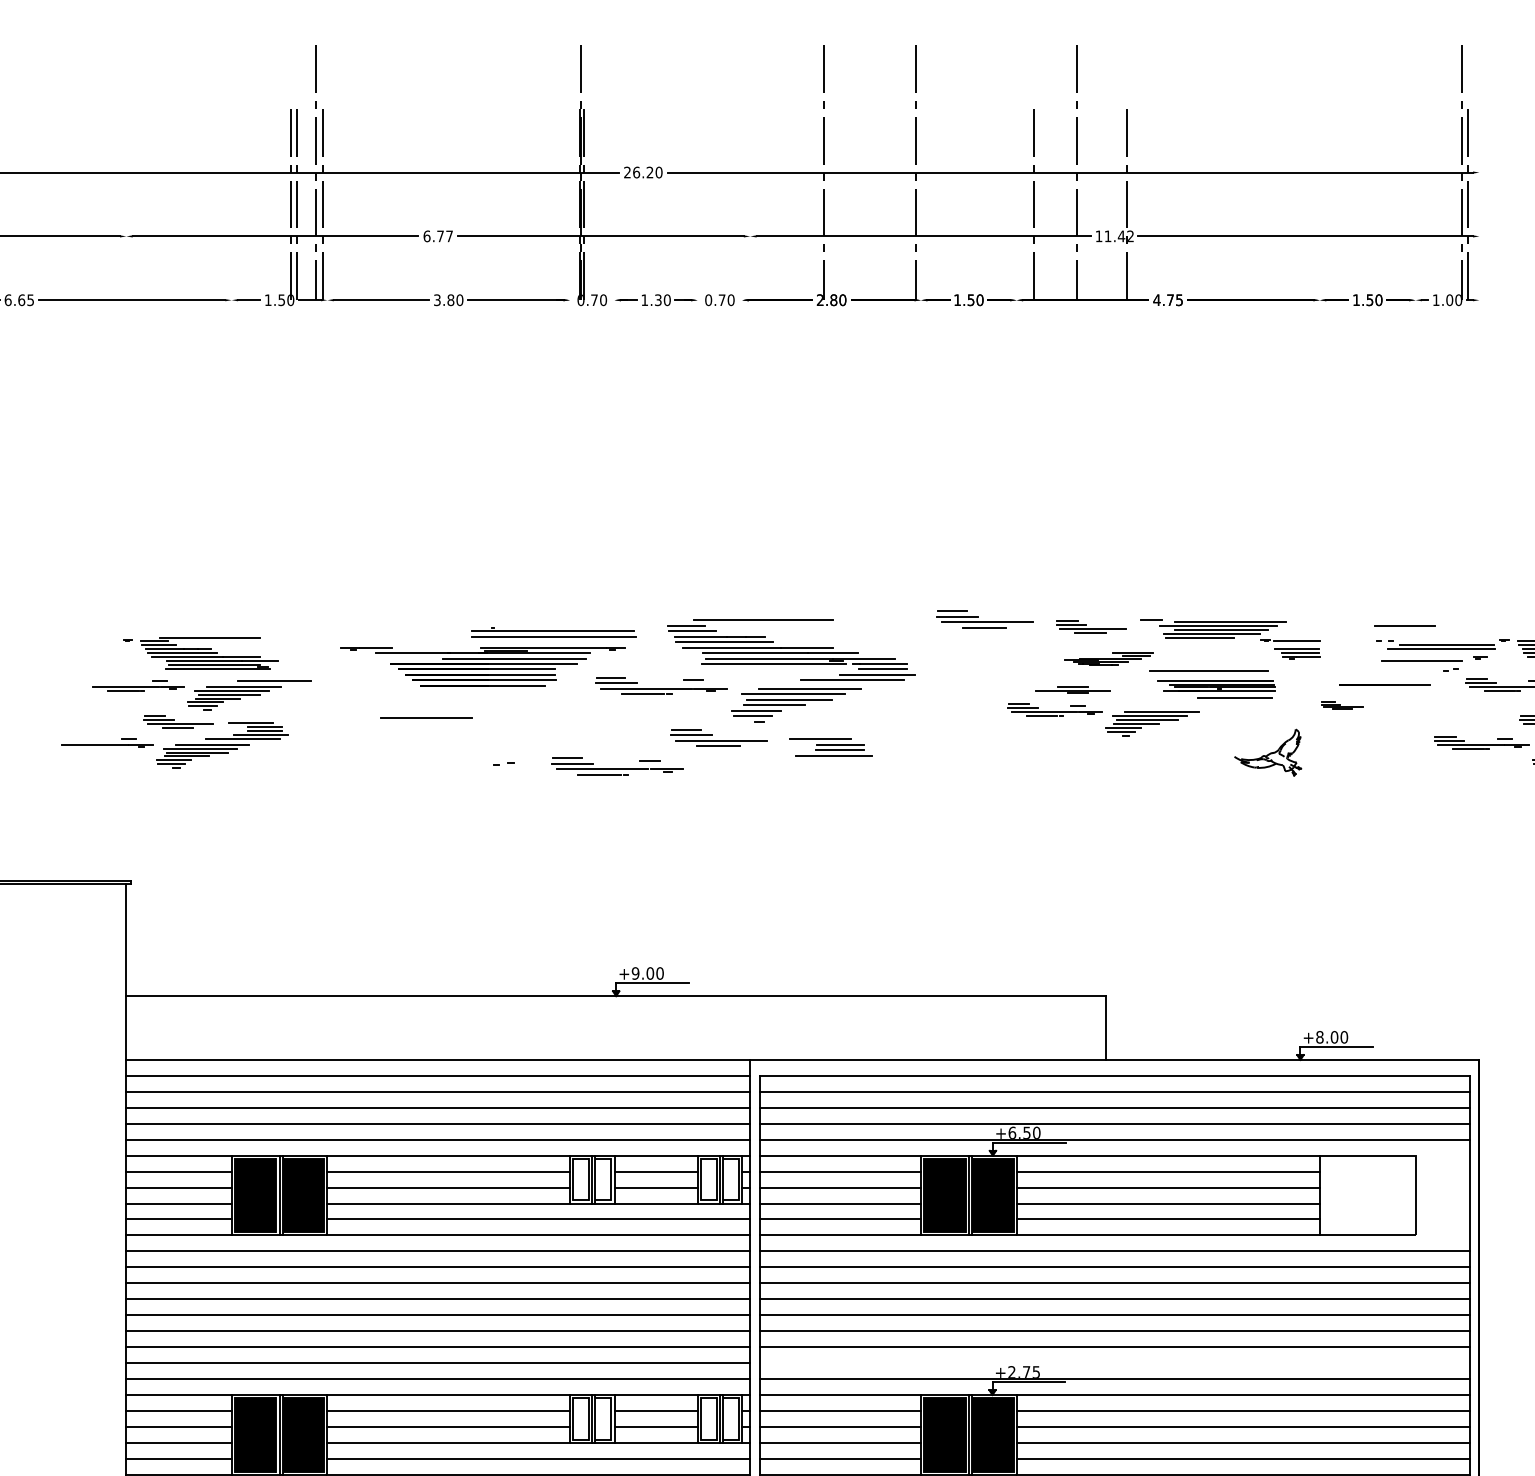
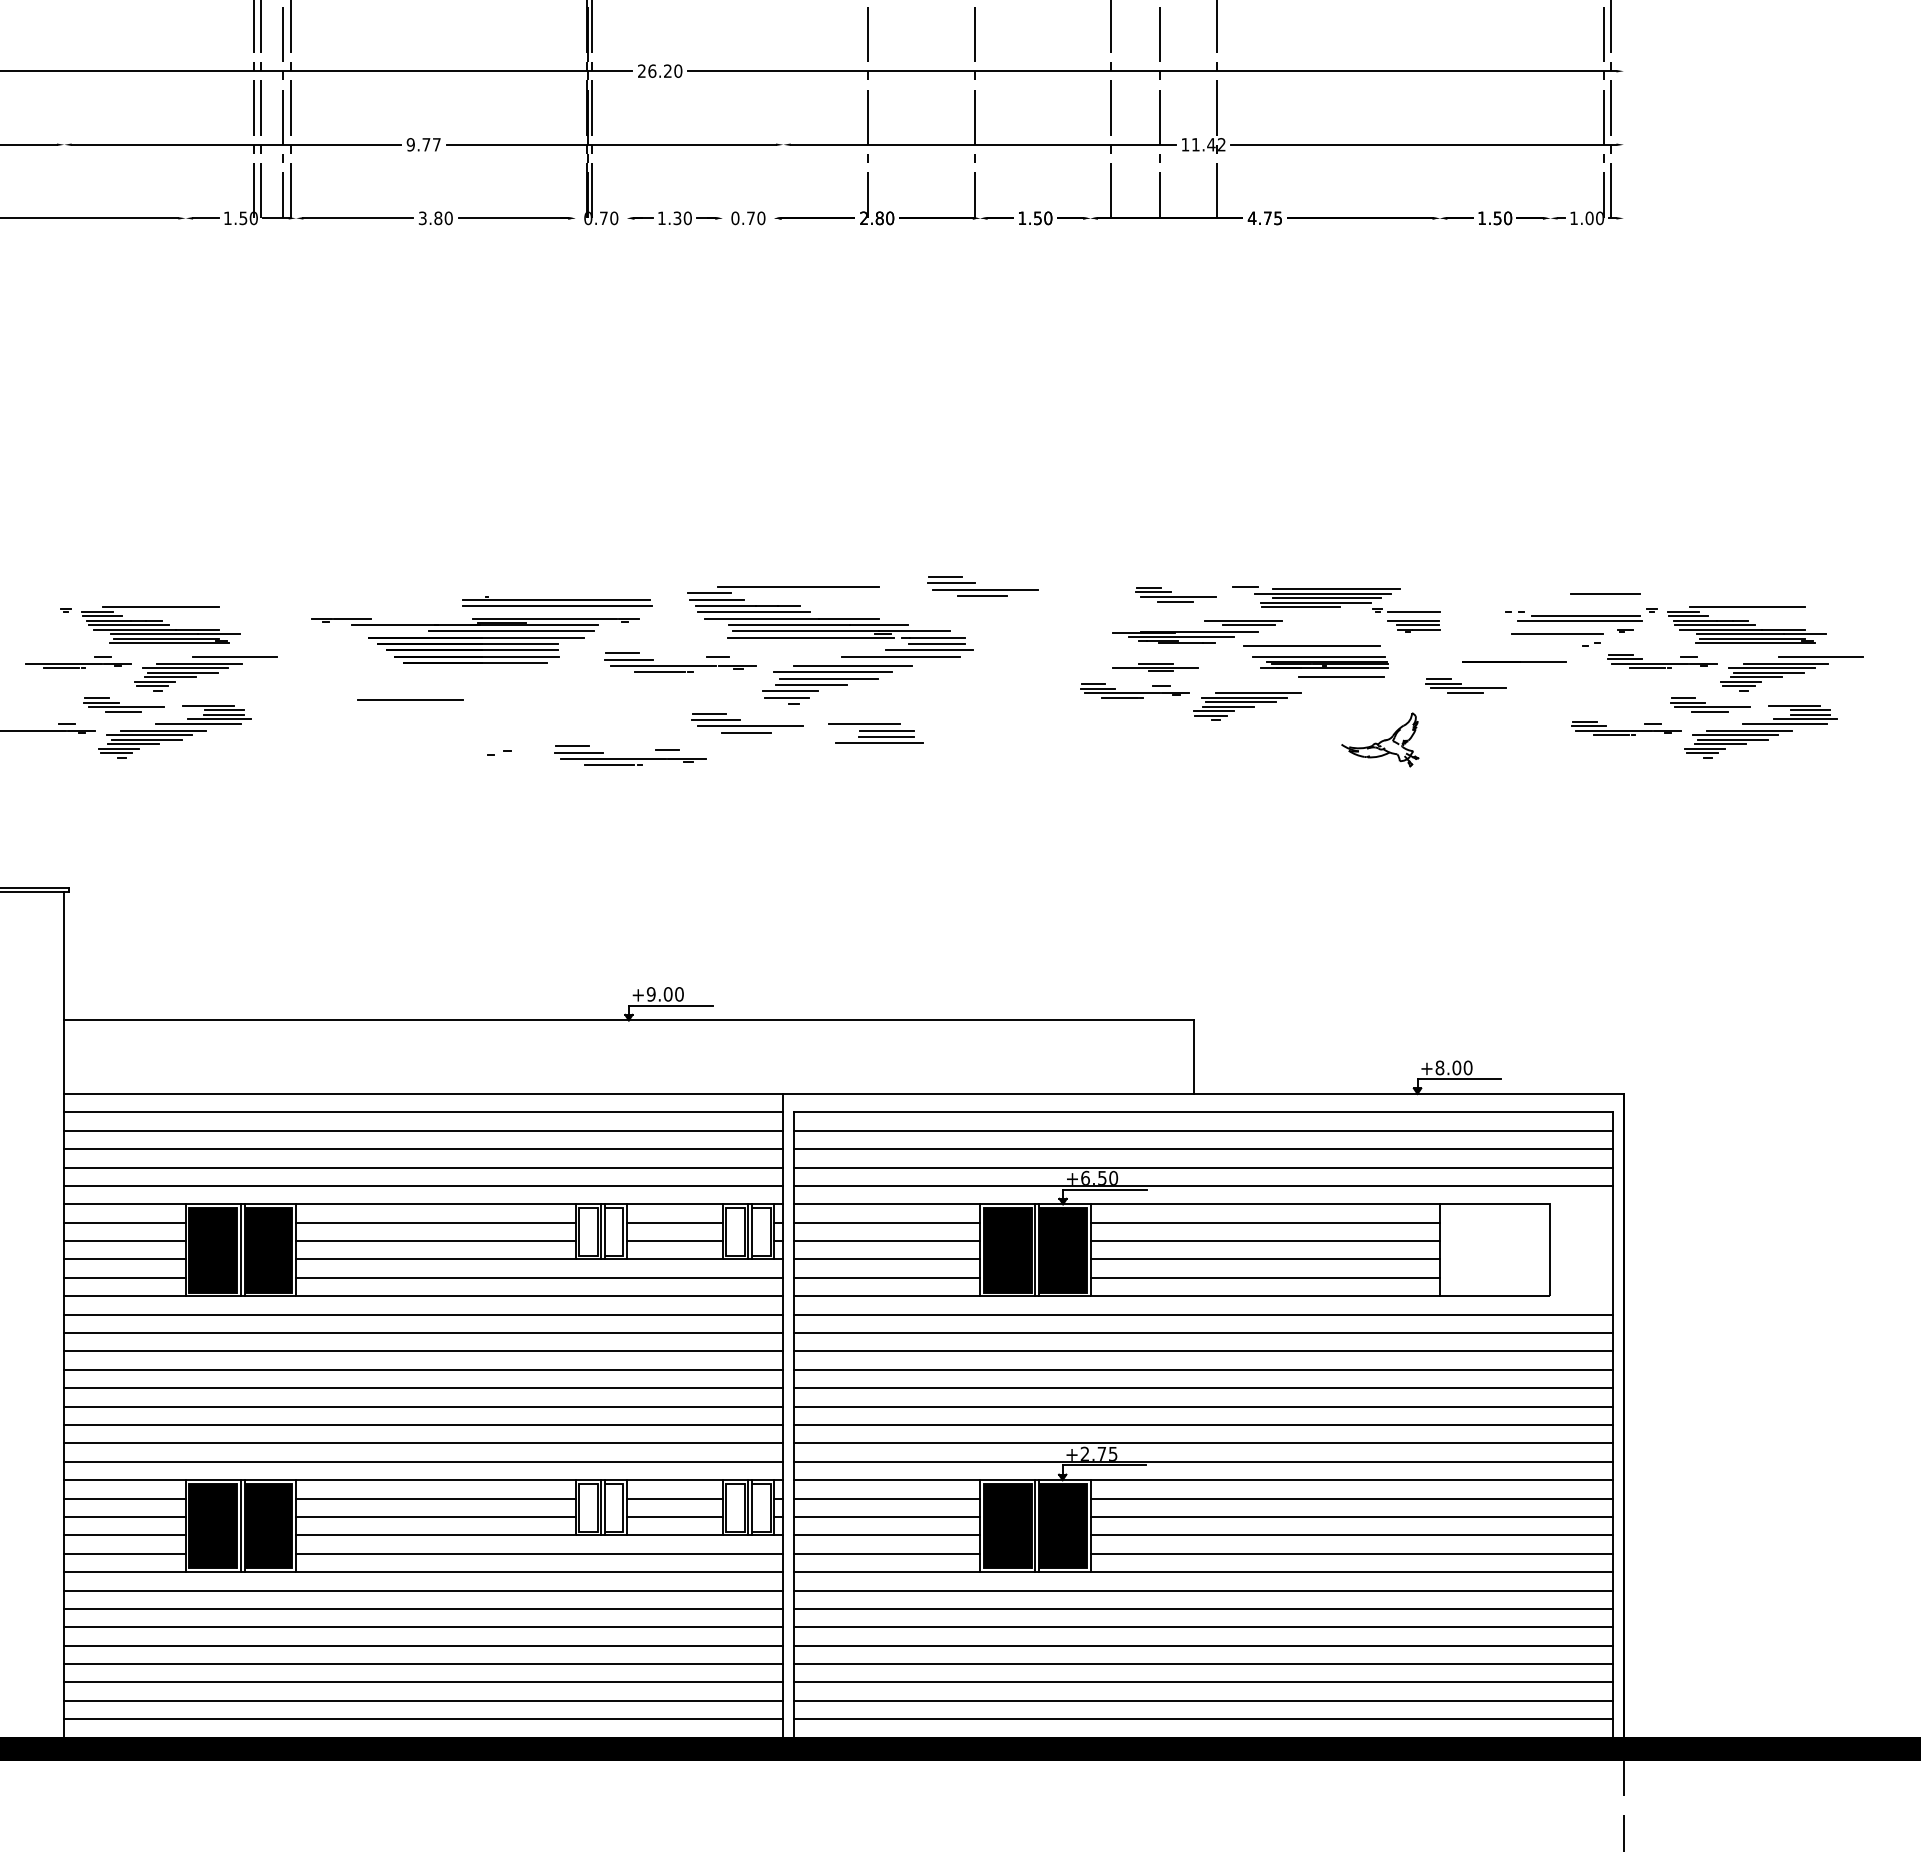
text: (426, 236) -> (410, 144), 6.77 -> 9.77
part: (984, 619) -> (982, 586), moved
line: (1405, 625) -> (1605, 593), moved
part: (1109, 658) -> (1197, 631), size x1.67
part: (1342, 705) -> (1465, 685), size x1.67
line: (1114, 1363) -> (1203, 1443), added

